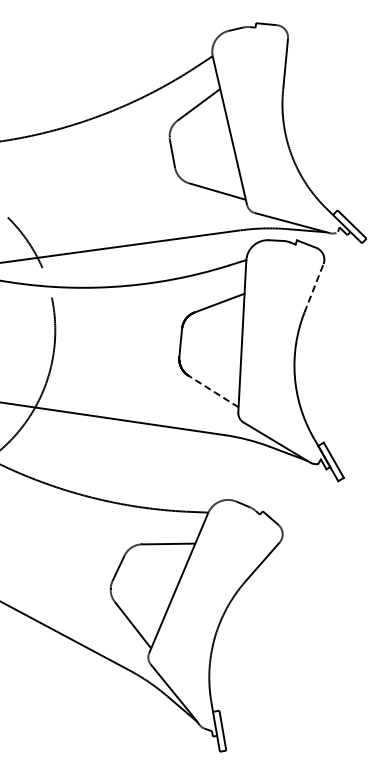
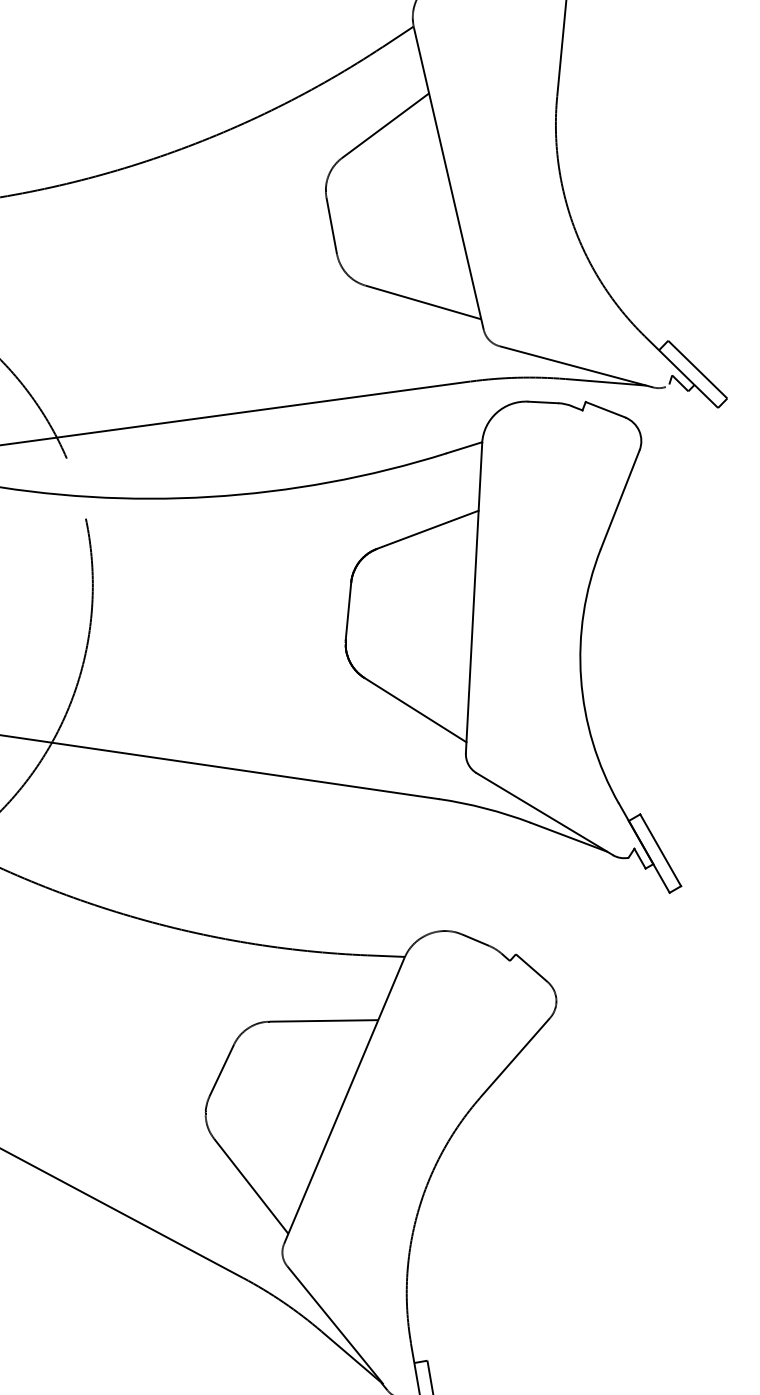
line: (314, 287) -> (621, 498), dashed -> solid
line: (213, 391) -> (415, 710), dashed -> solid

